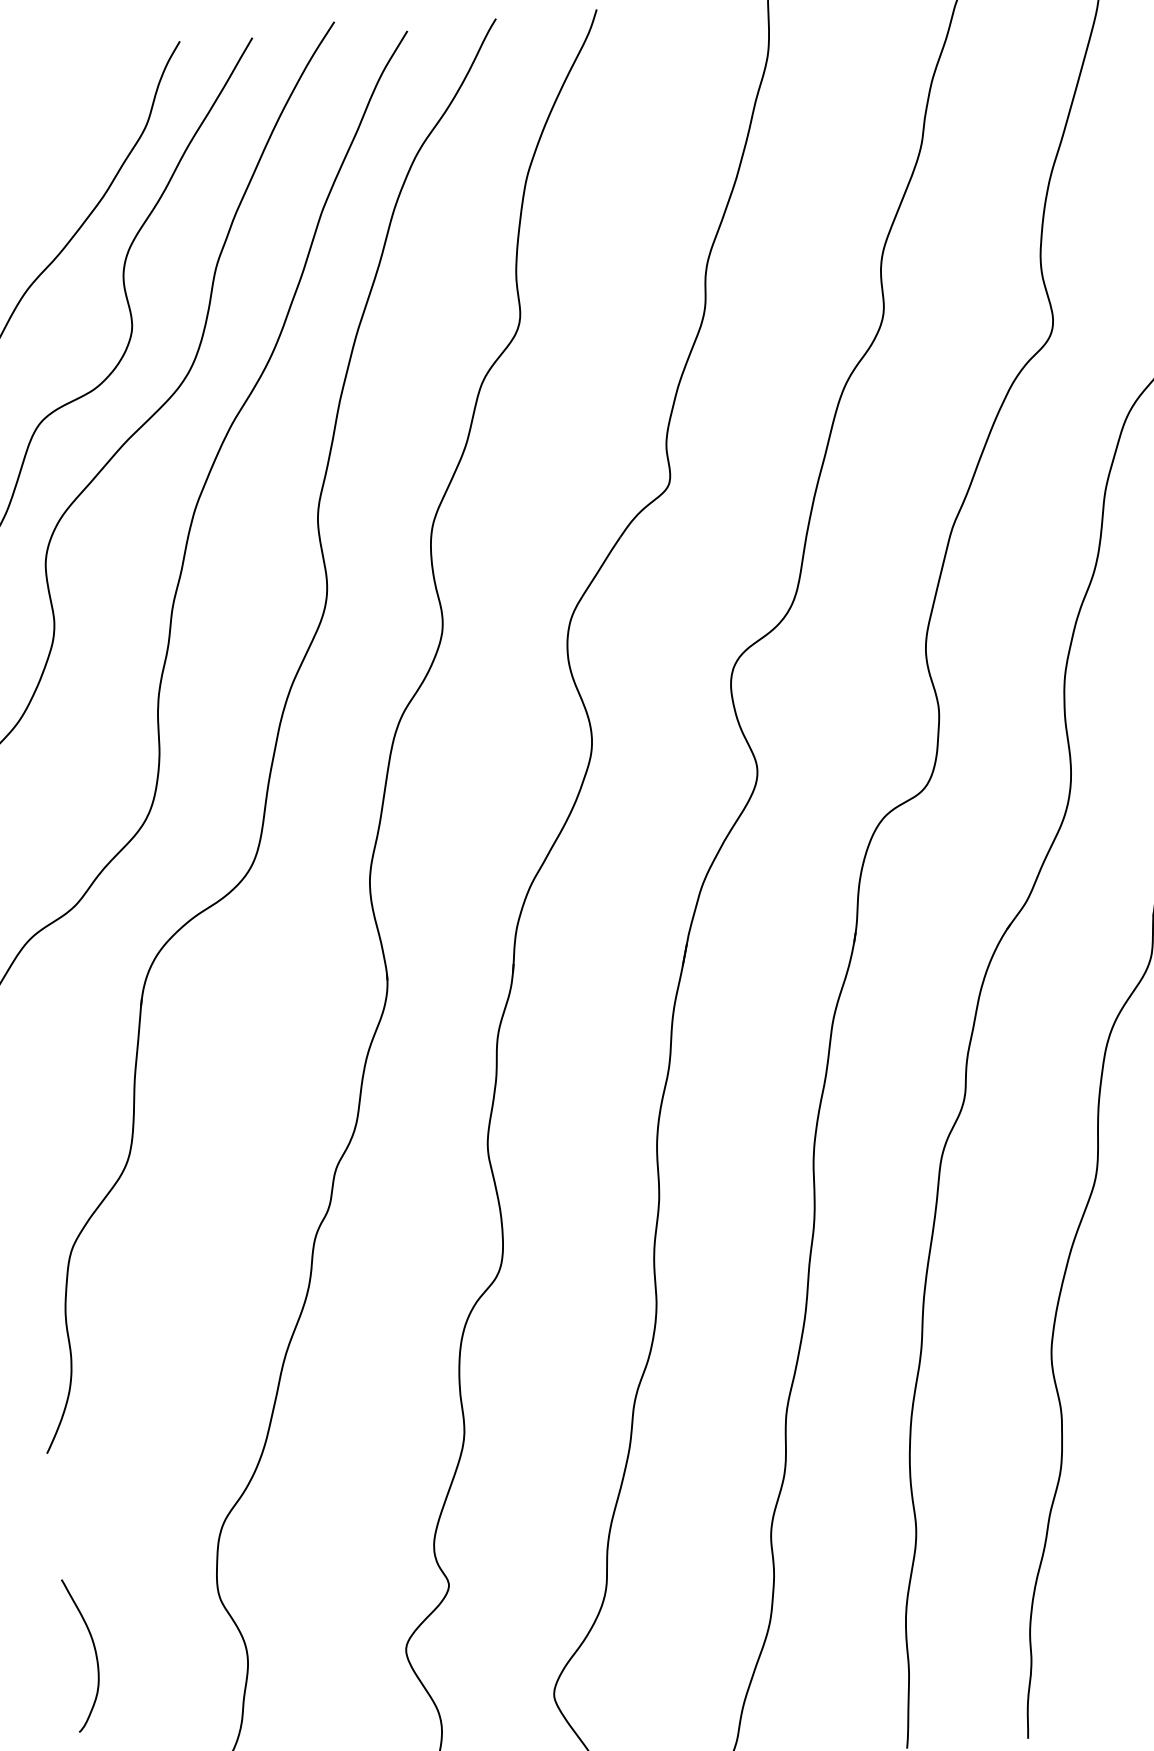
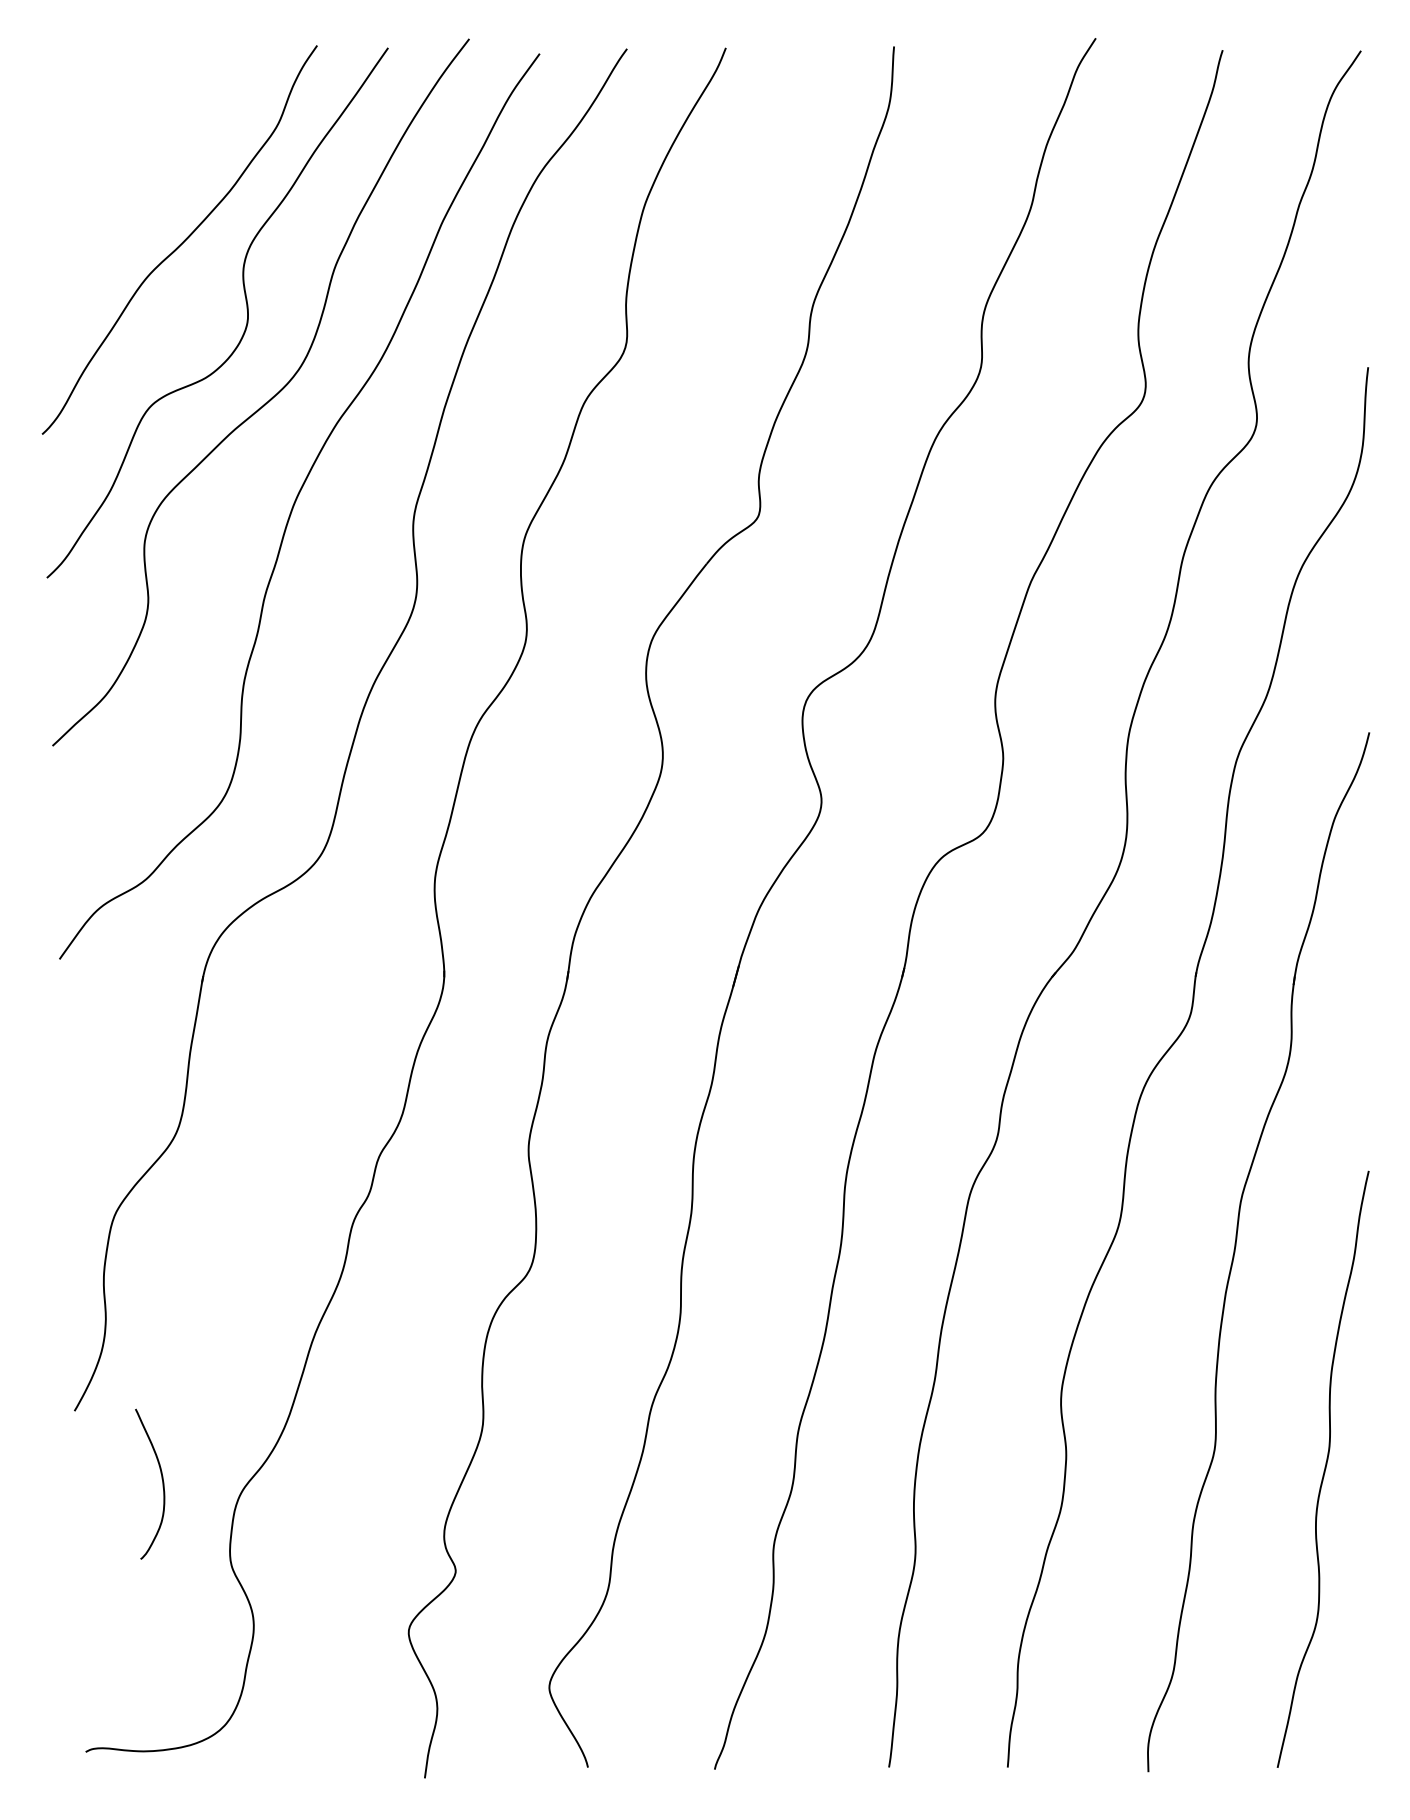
curve: (93, 1649) -> (161, 1479), moved

